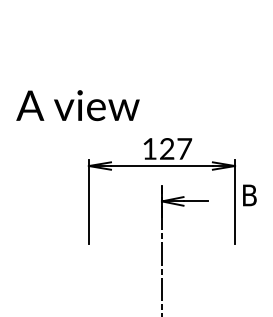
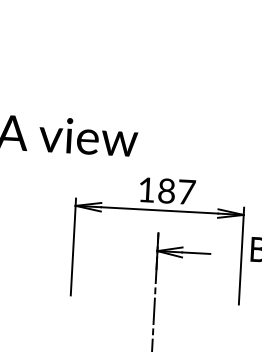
text: (167, 149) -> (167, 191), 127 -> 187

